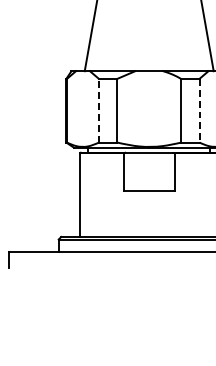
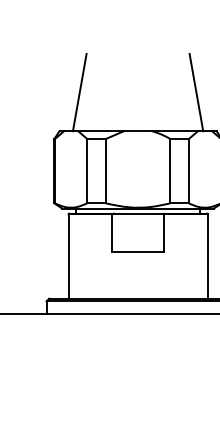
line: (99, 110) -> (87, 170), dashed -> solid
line: (199, 111) -> (188, 171), dashed -> solid

